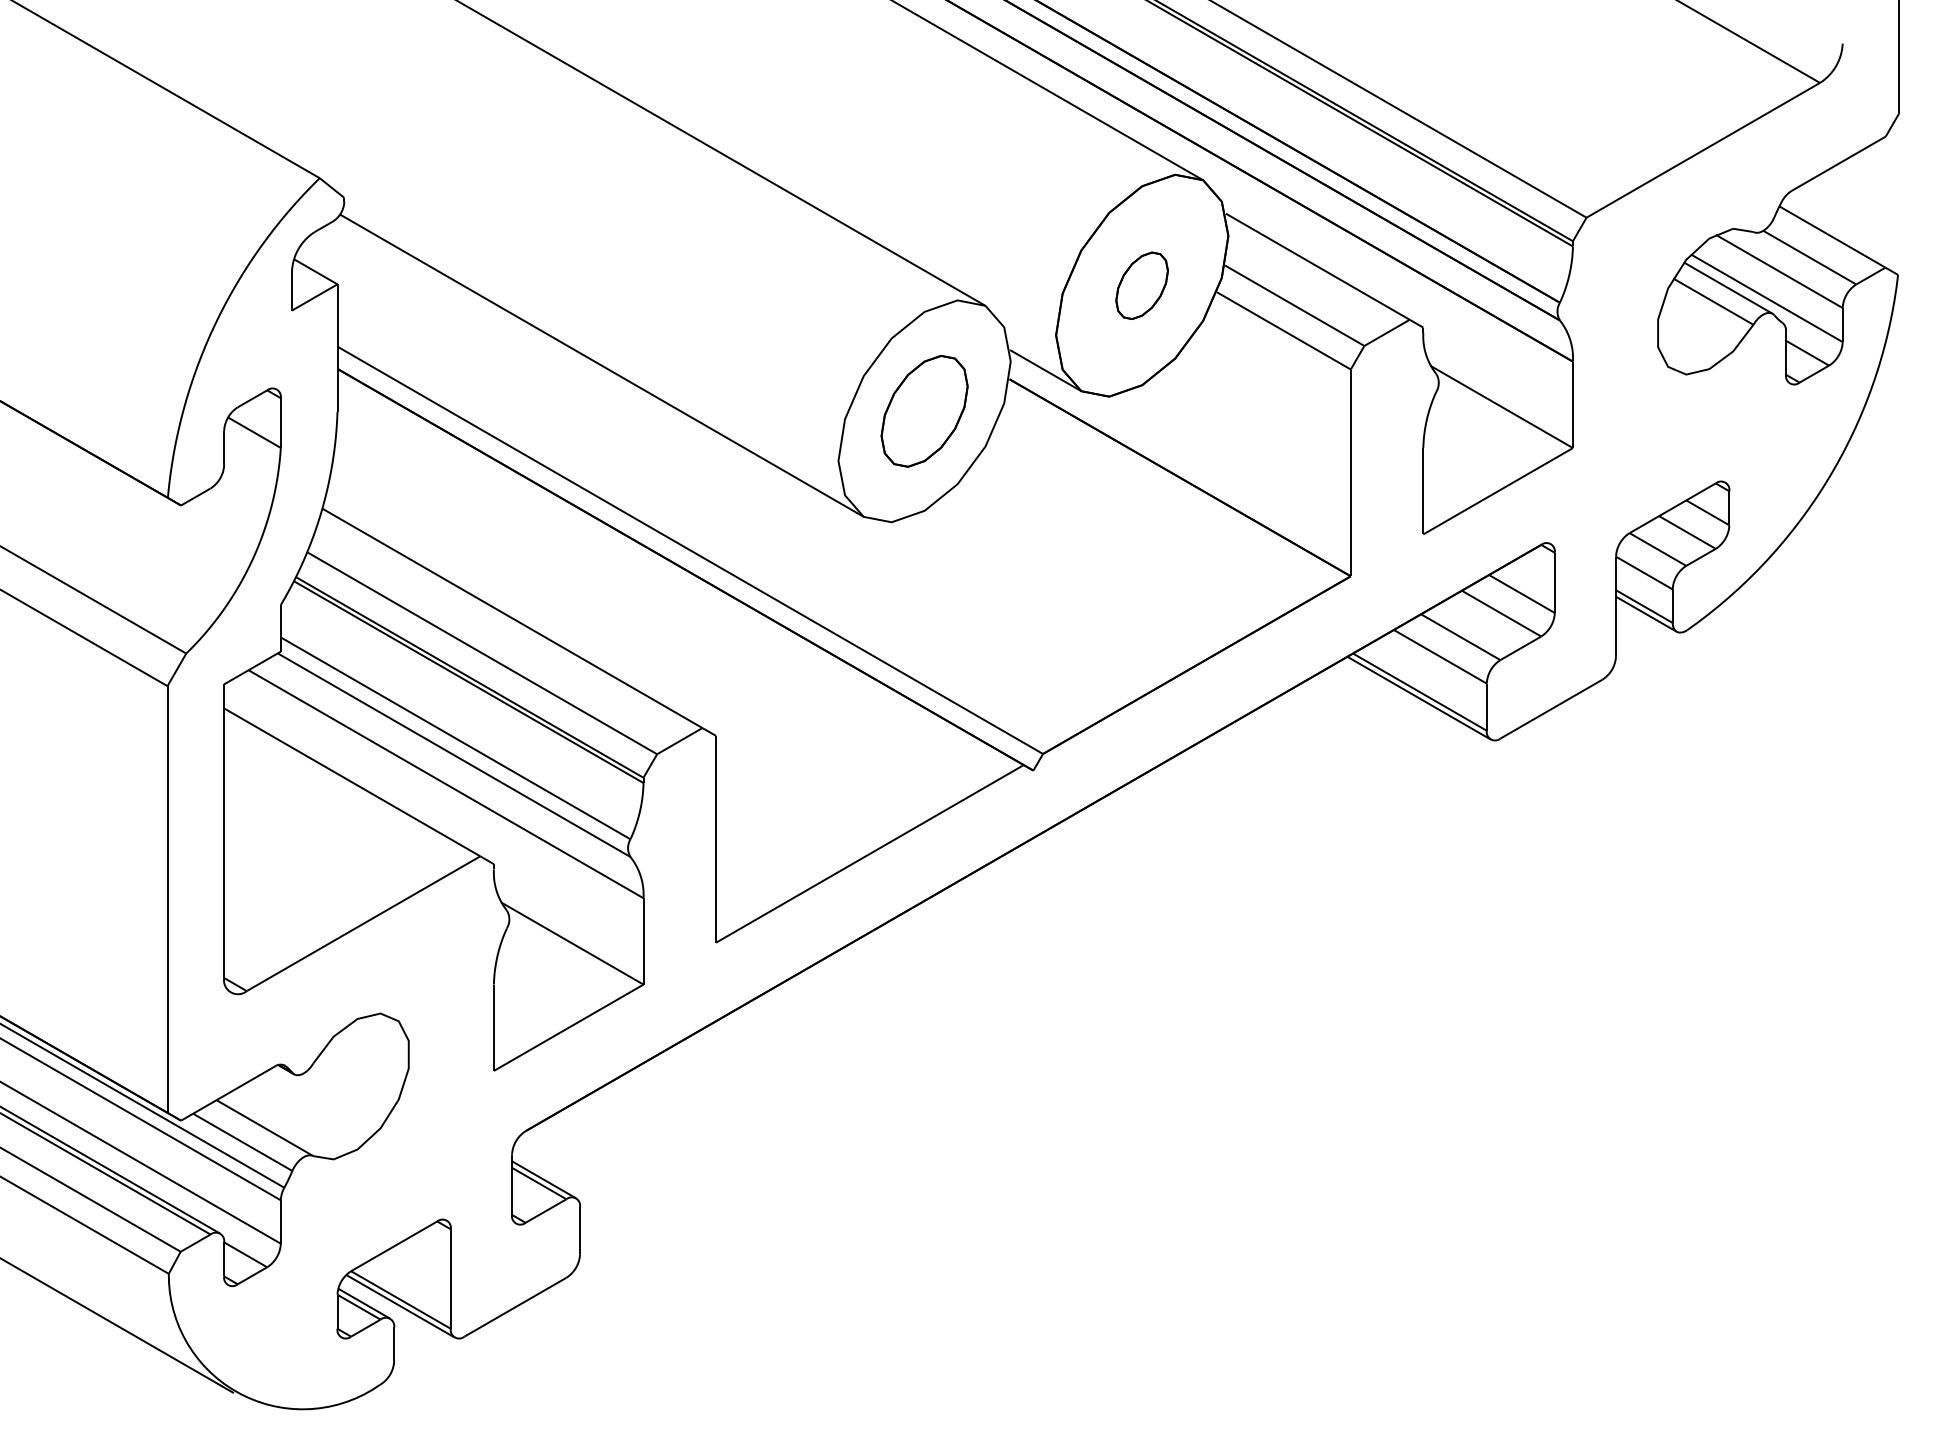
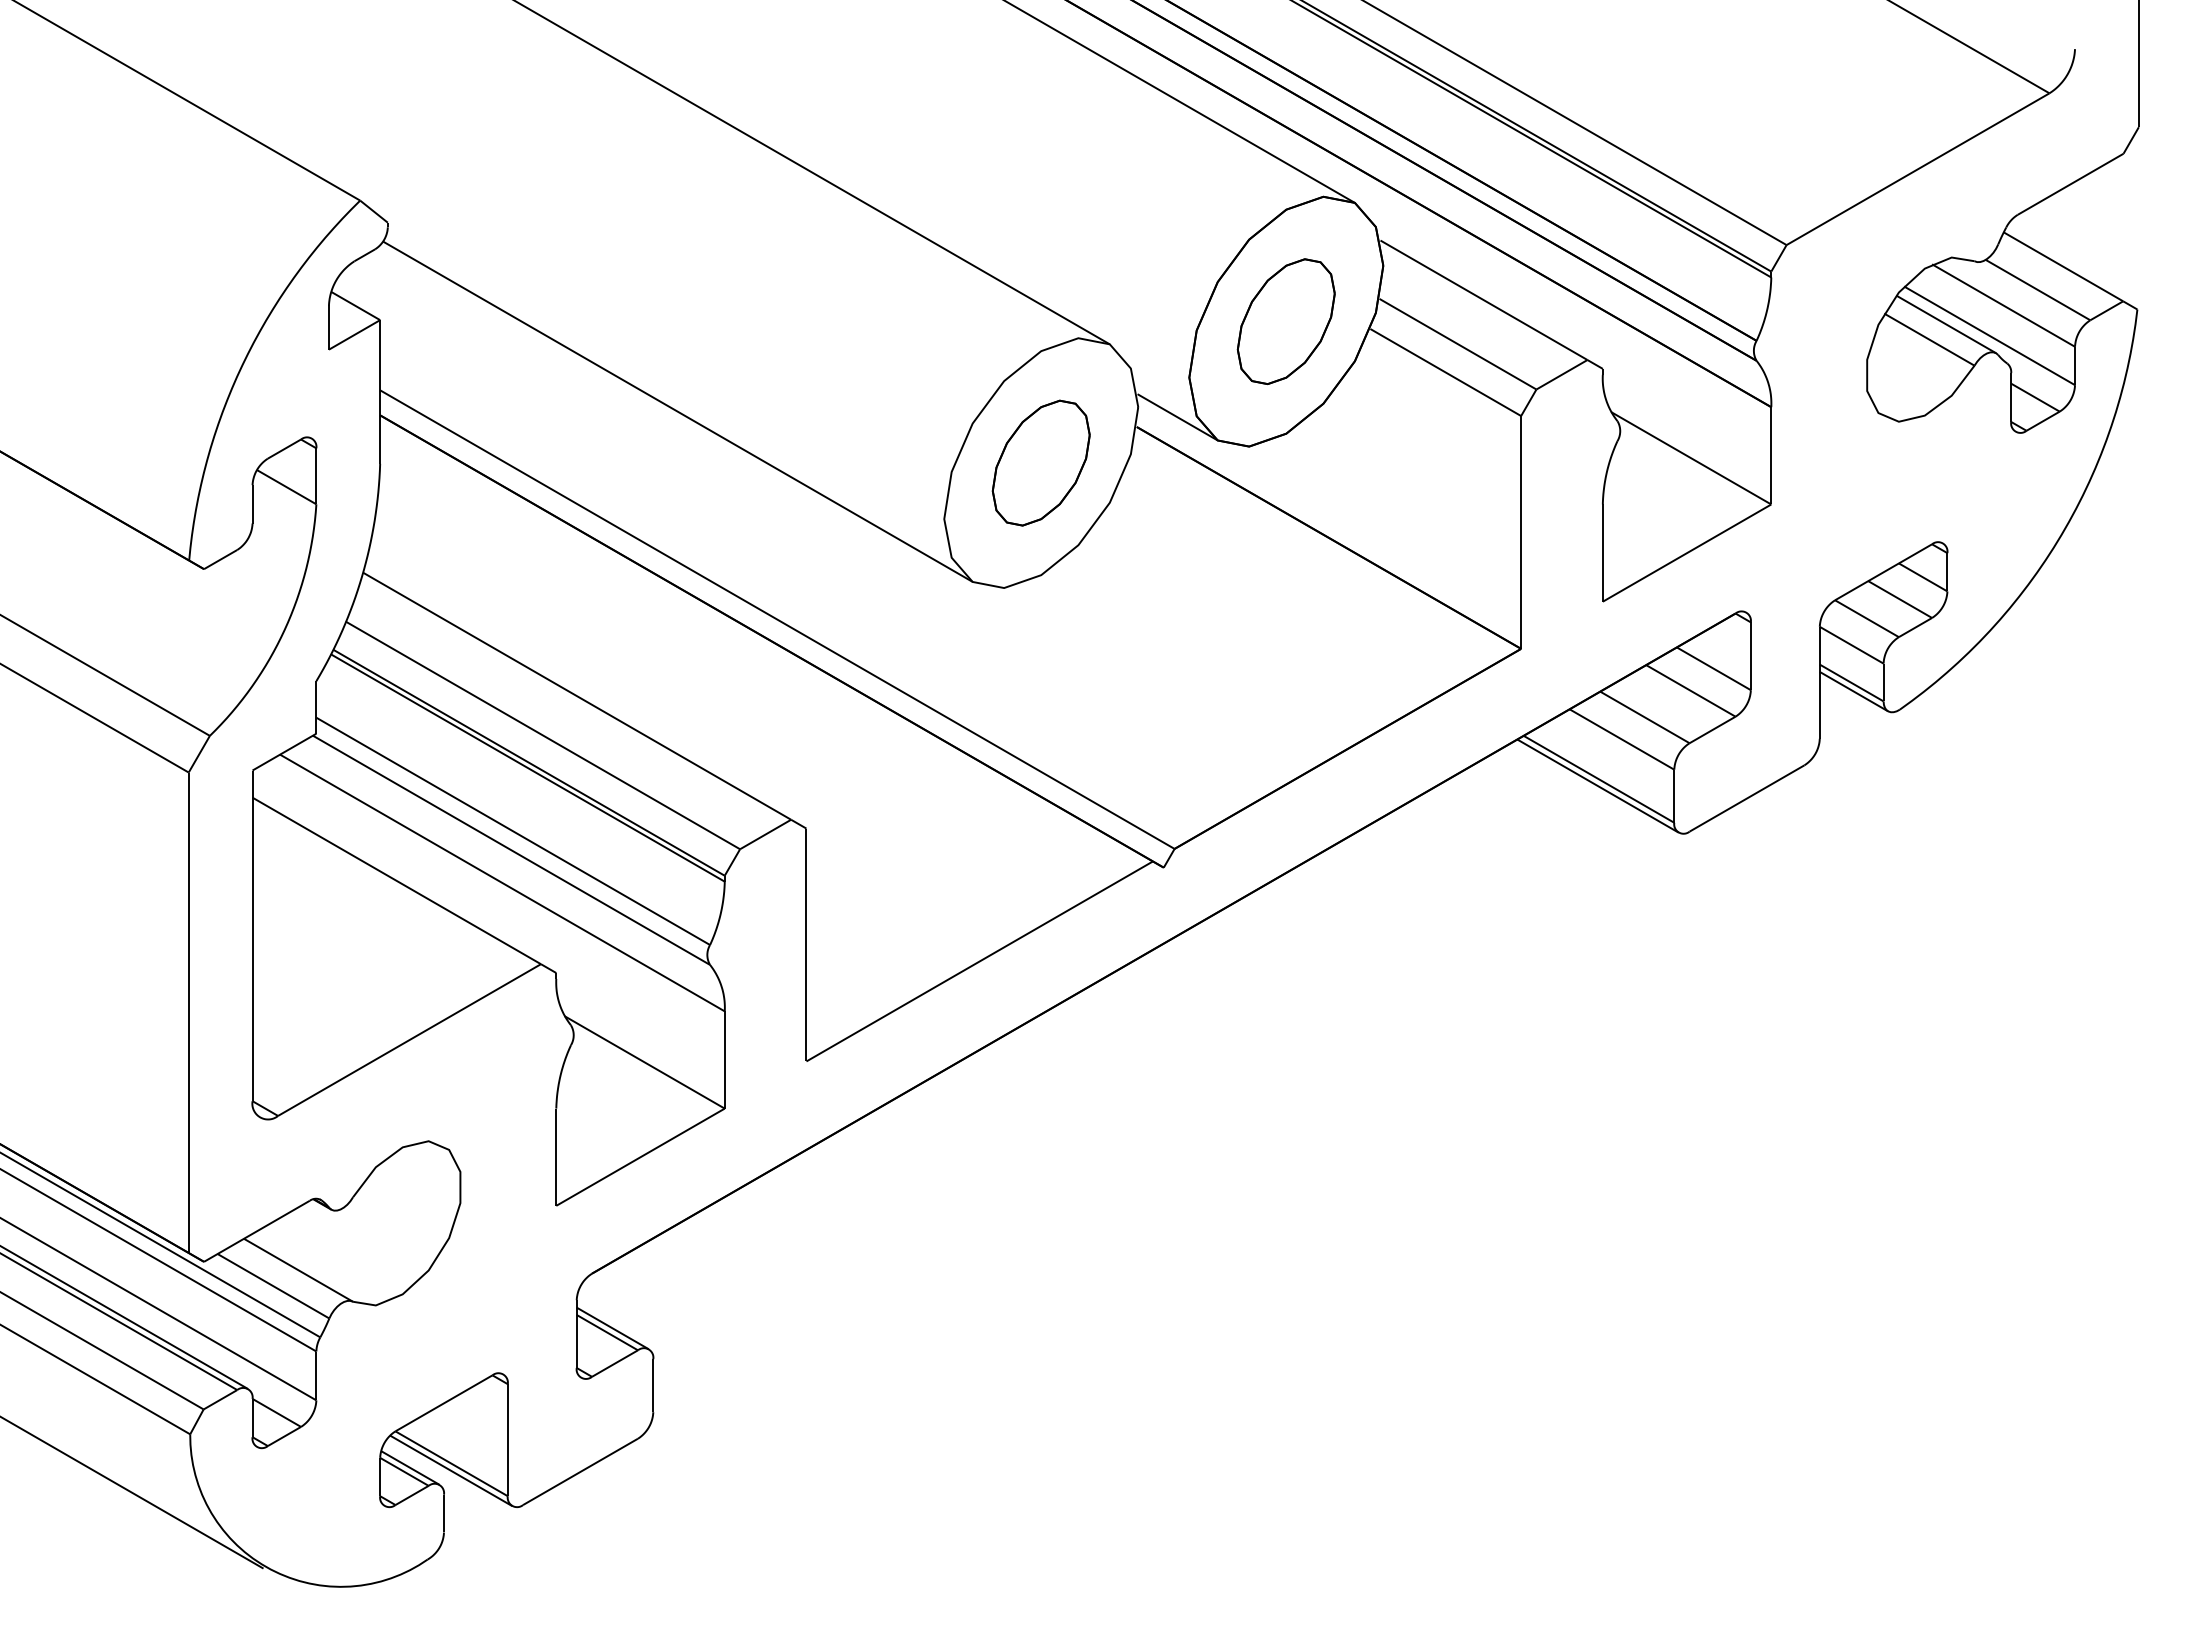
part: (1141, 285) -> (1285, 321), size x1.67

